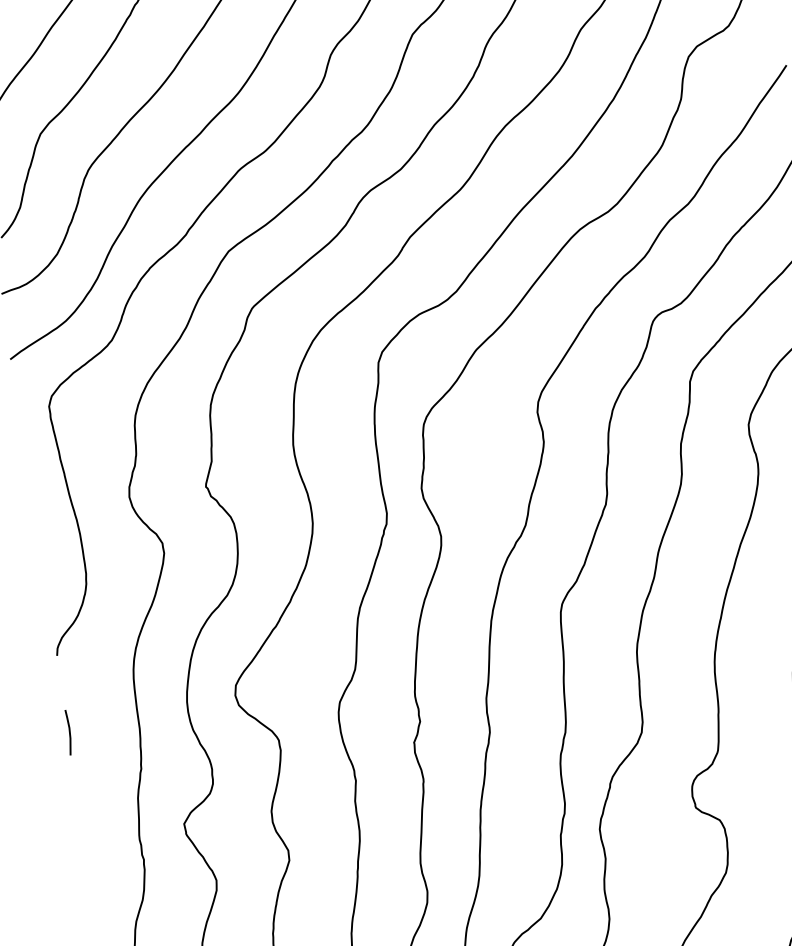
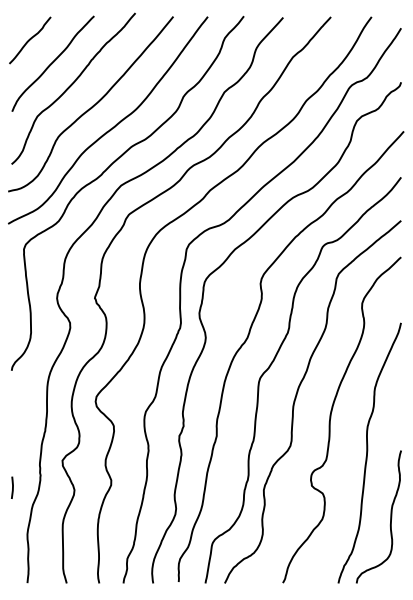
line: (68, 731) -> (12, 487), moved

